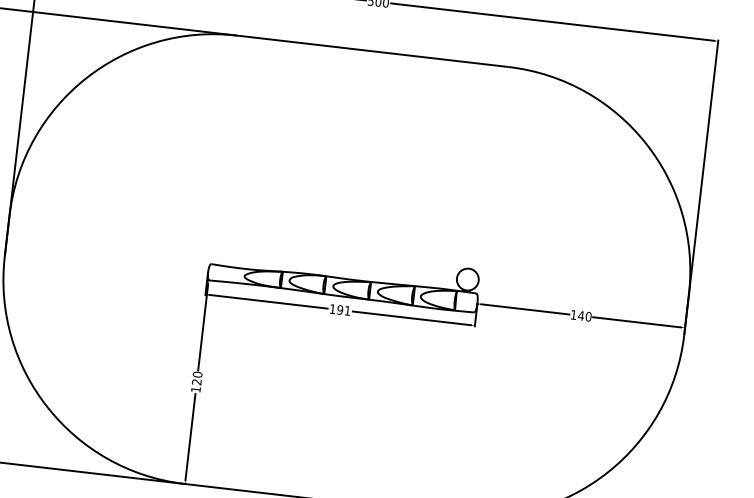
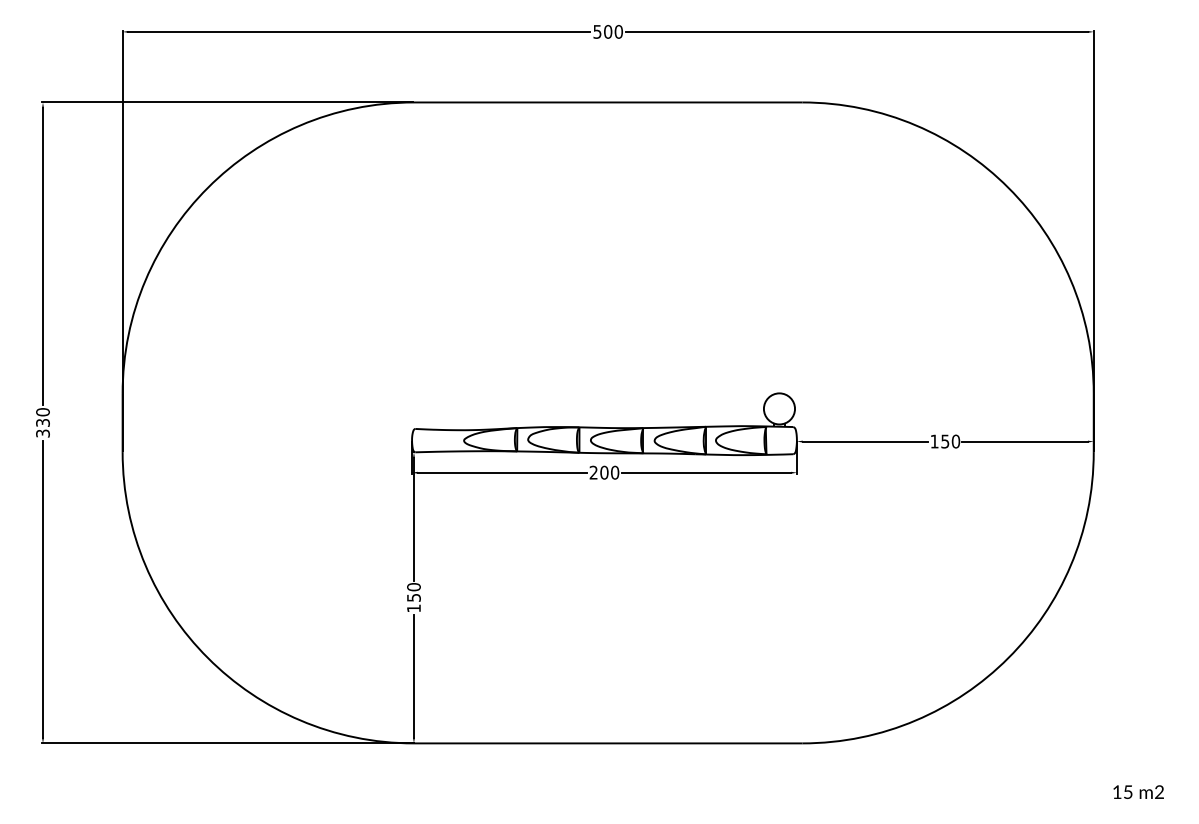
text: (340, 309) -> (604, 472), 191 -> 200
text: (580, 315) -> (944, 441), 140 -> 150
text: (196, 381) -> (413, 597), 120 -> 150

